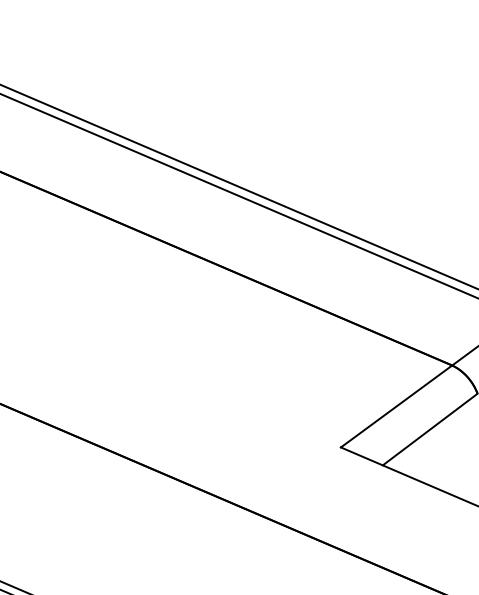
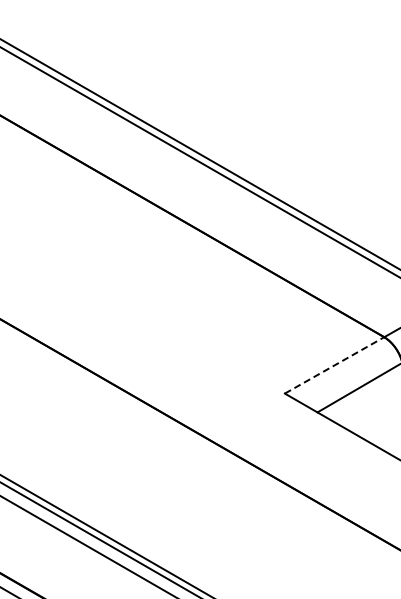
line: (397, 406) -> (335, 365), solid -> dashed

